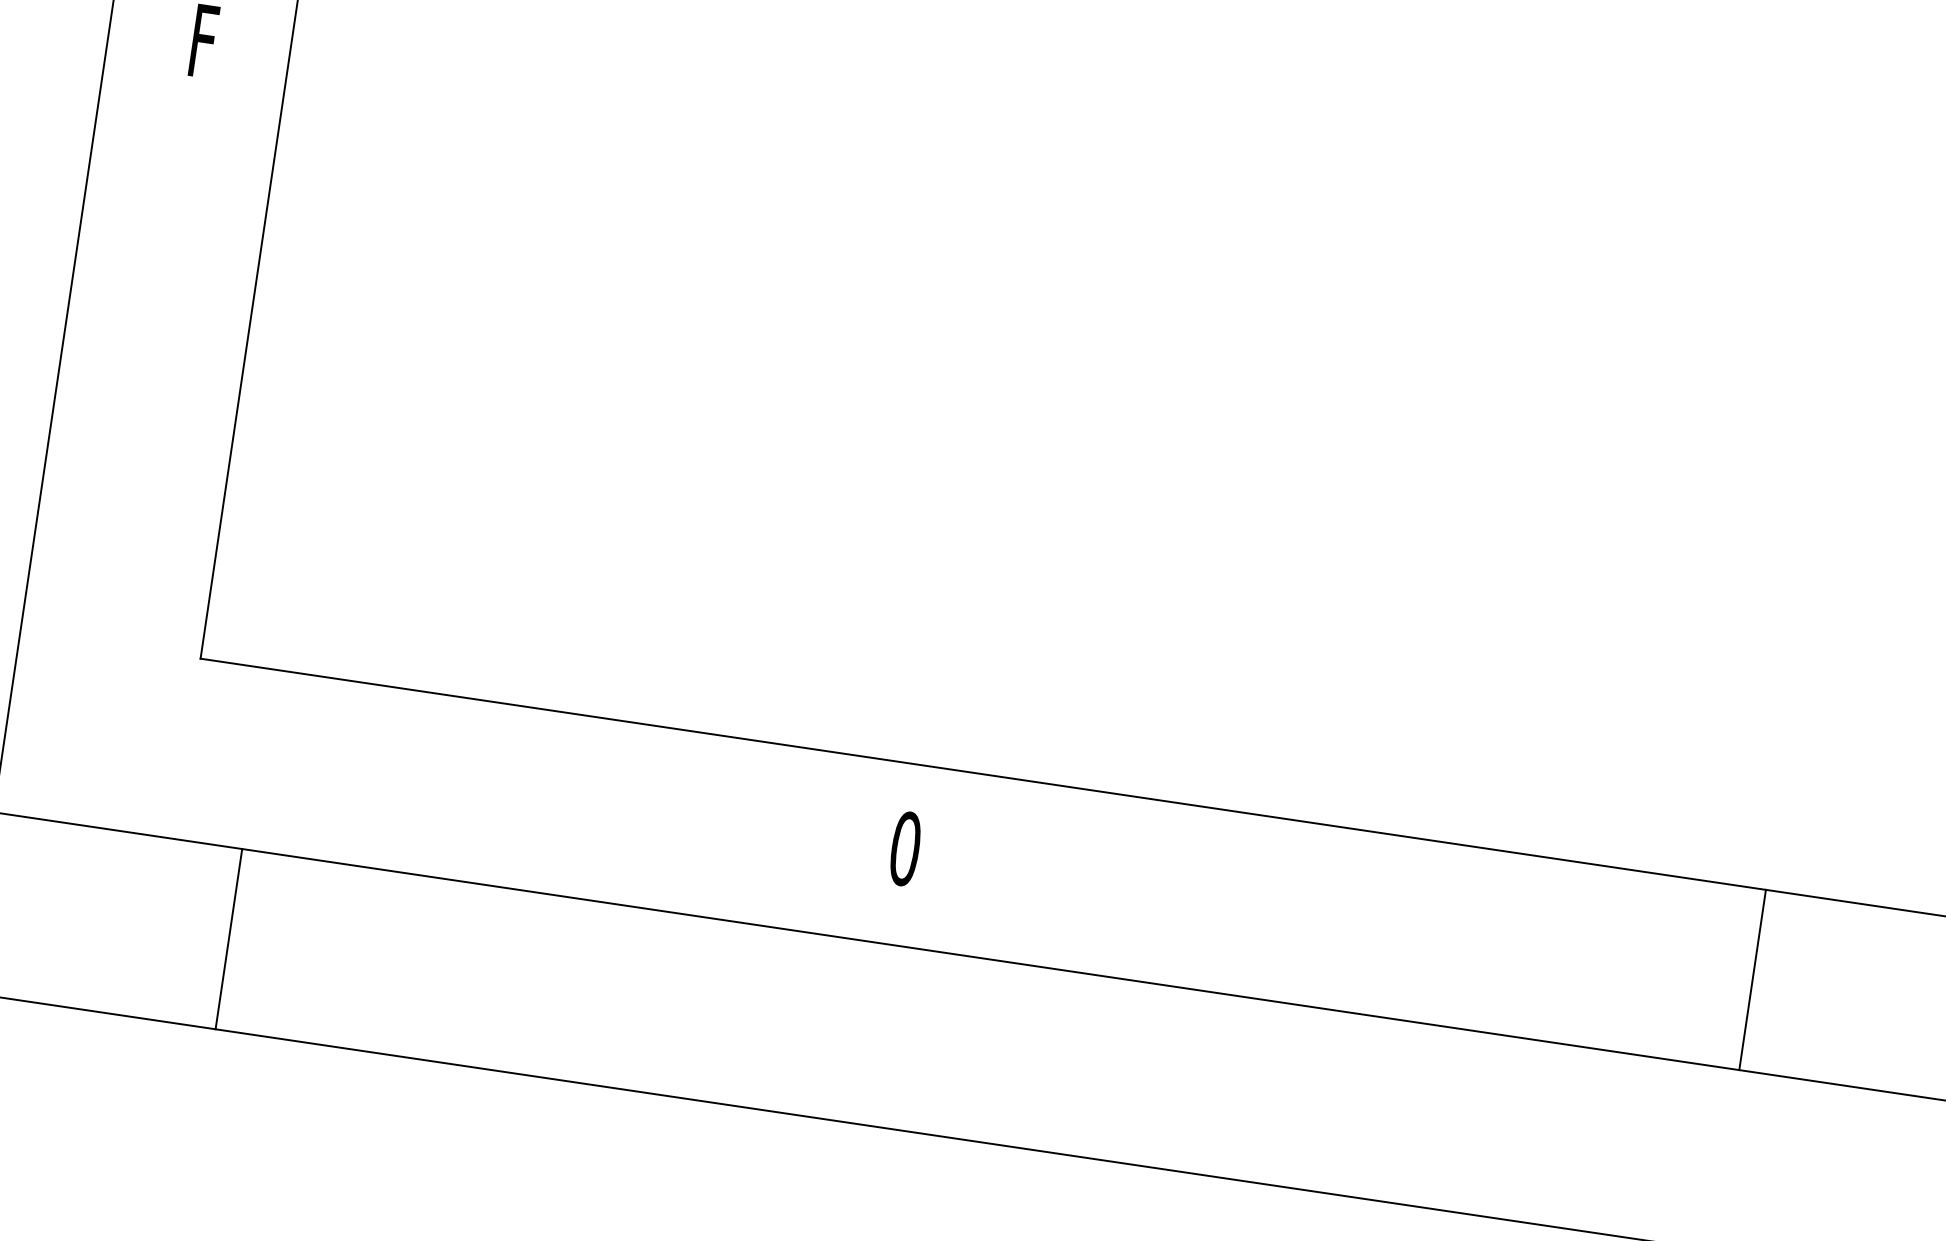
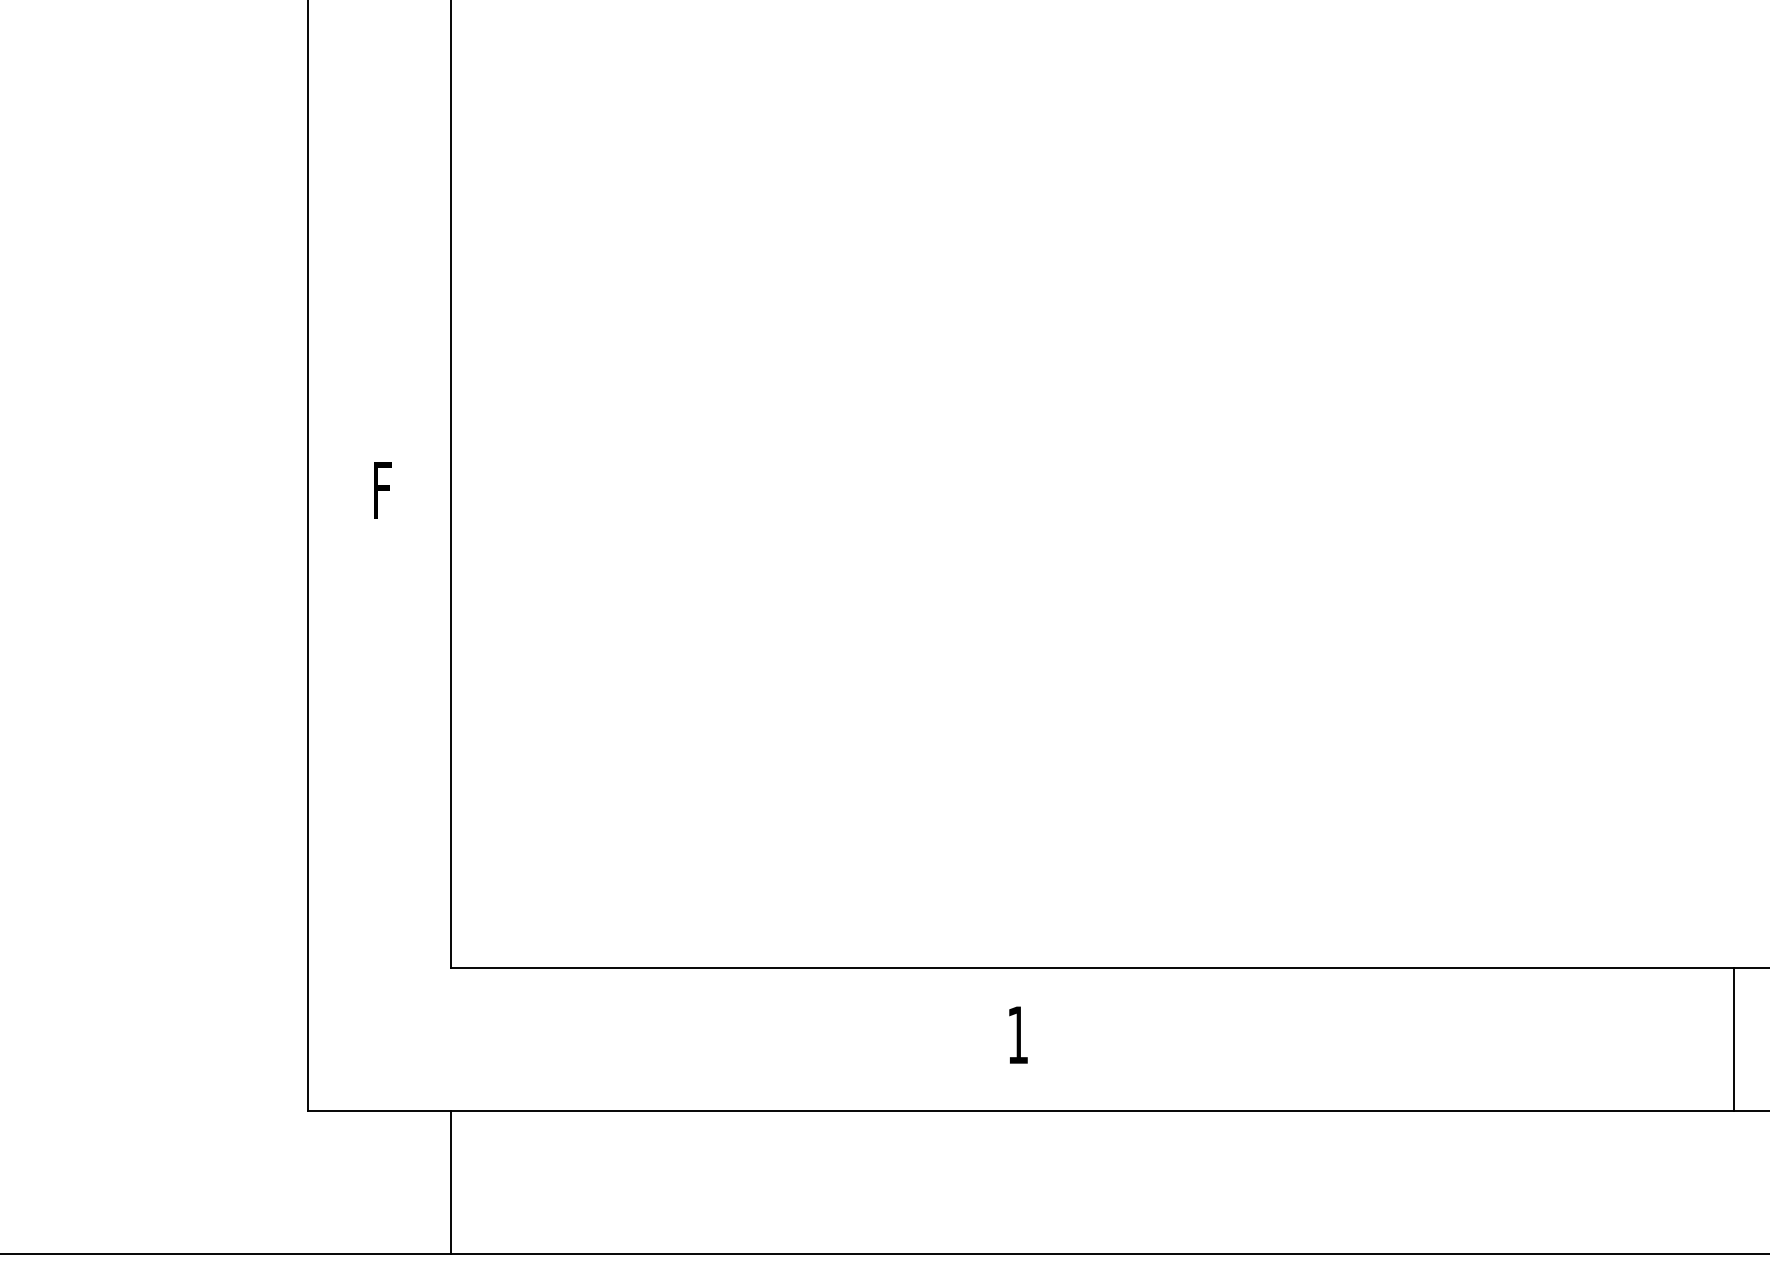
text: (904, 847) -> (1017, 1034), 0 -> 1
line: (228, 939) -> (450, 1182), moved
line: (1753, 979) -> (1734, 1039), moved

